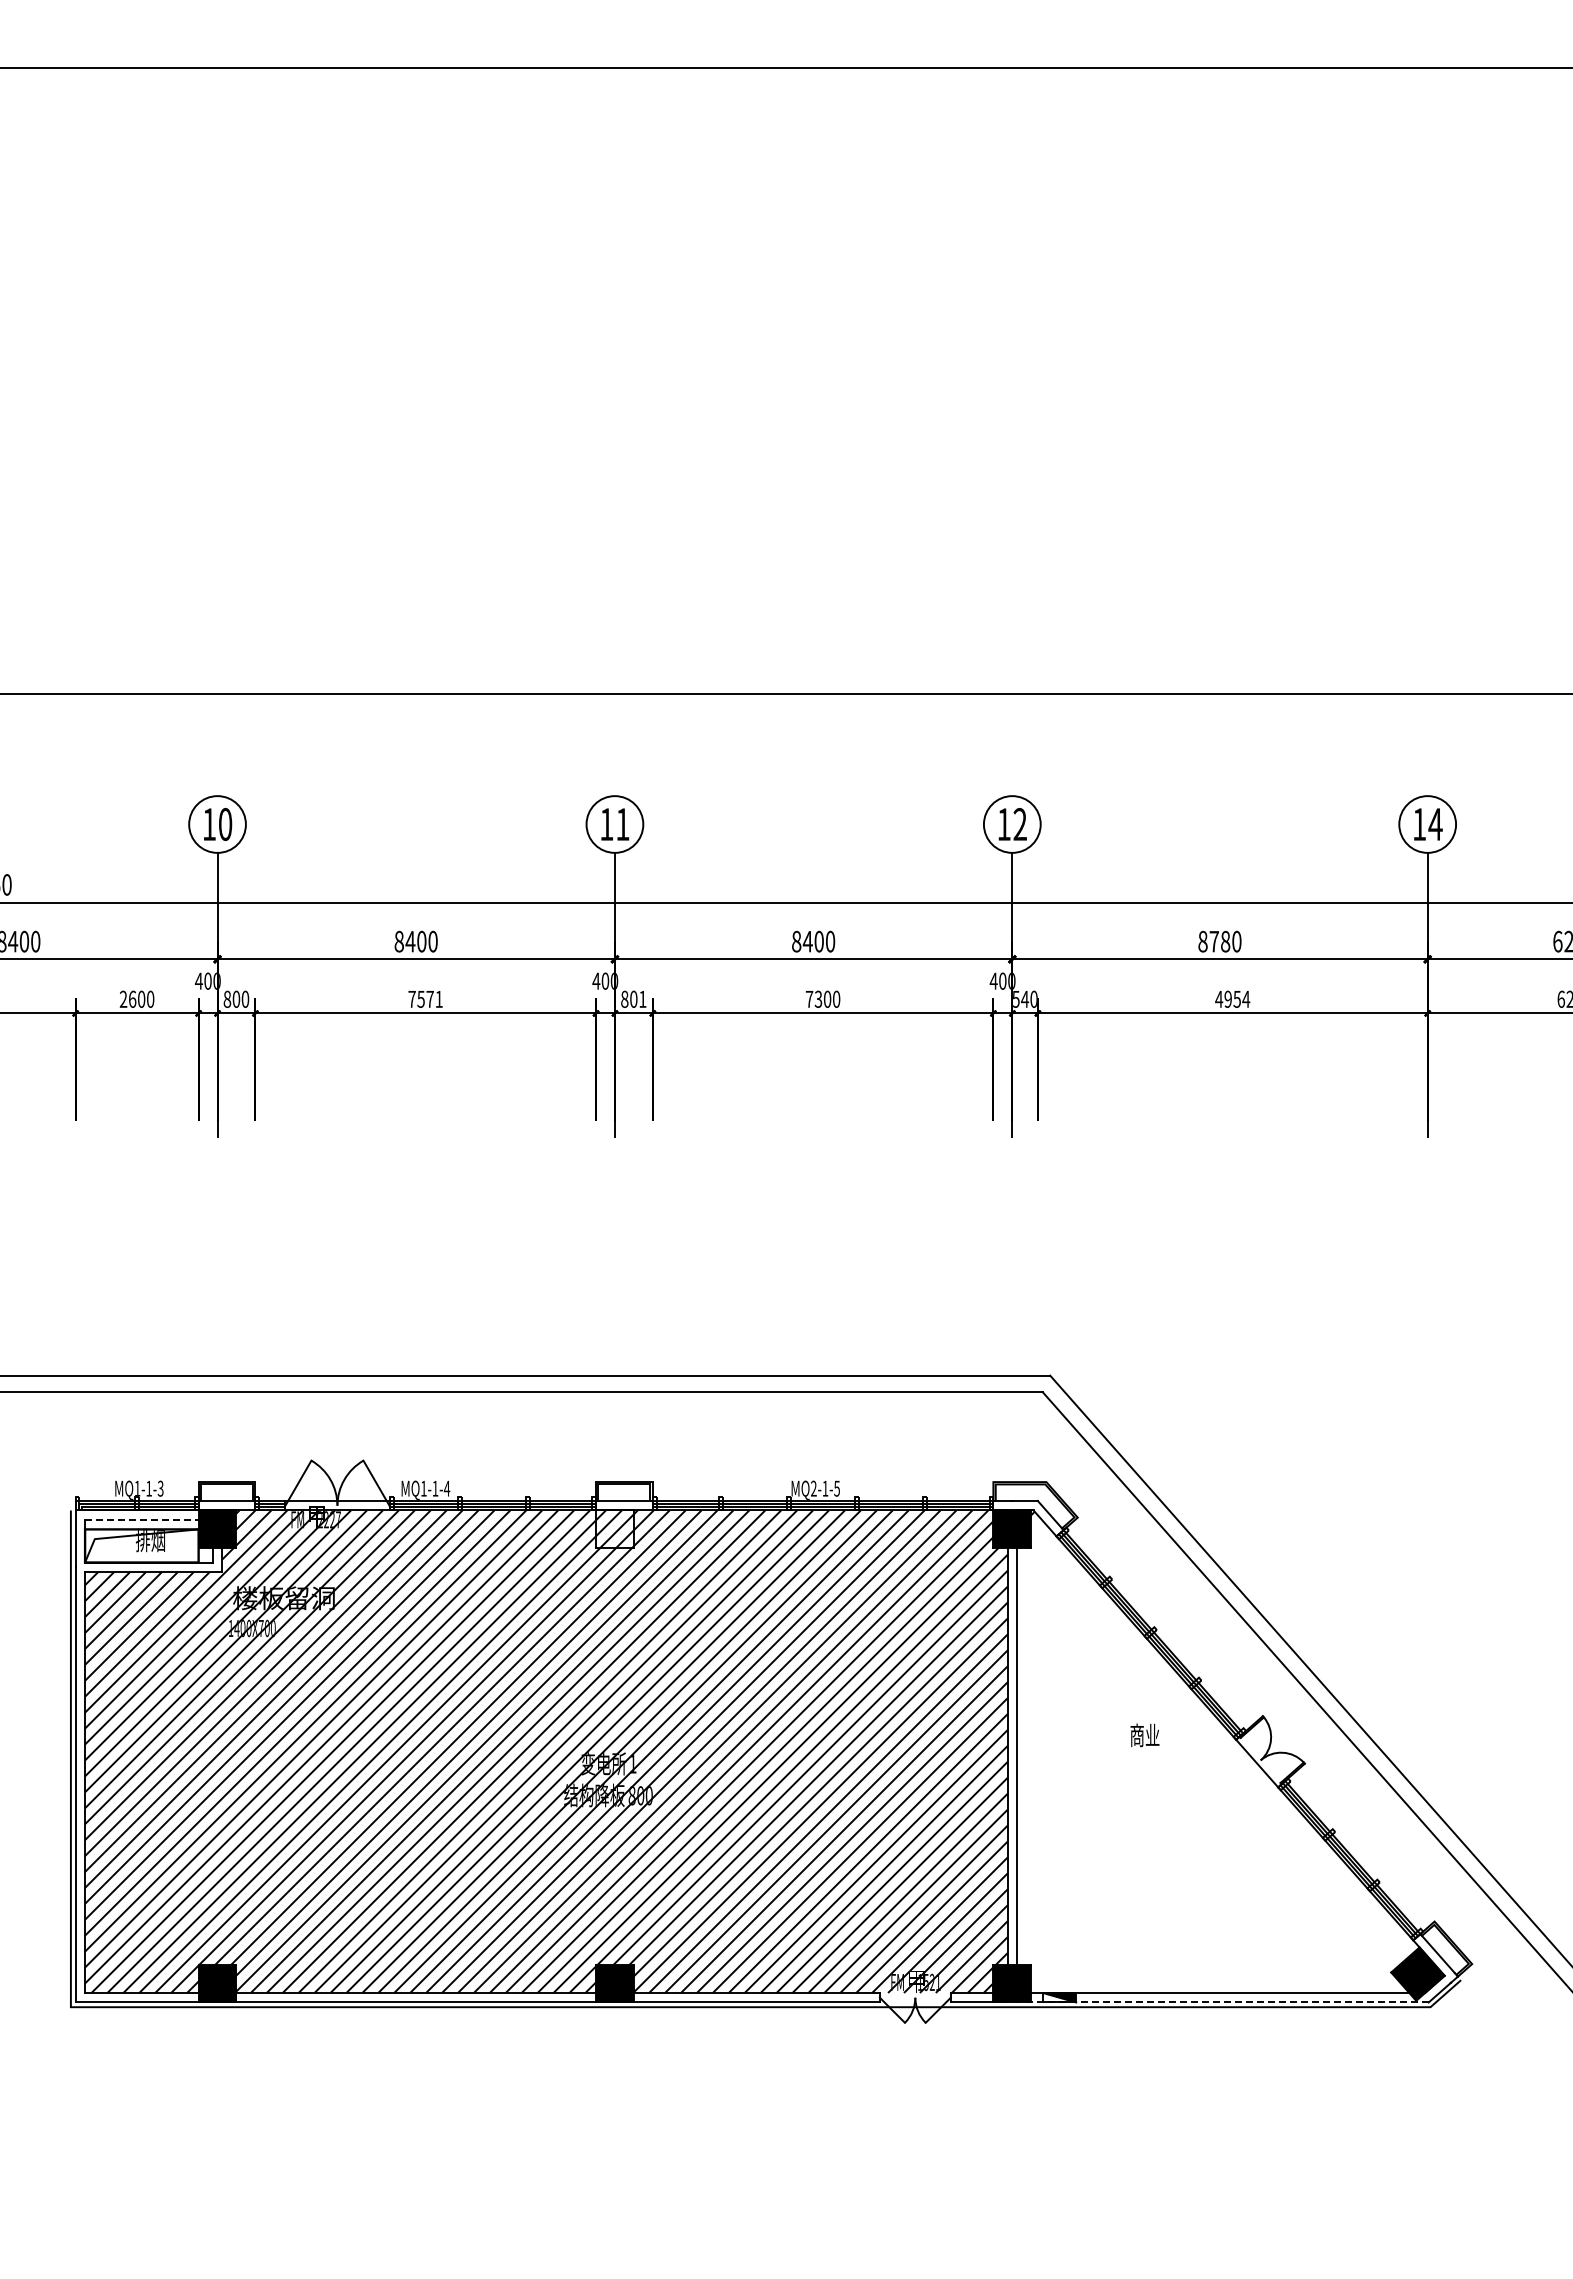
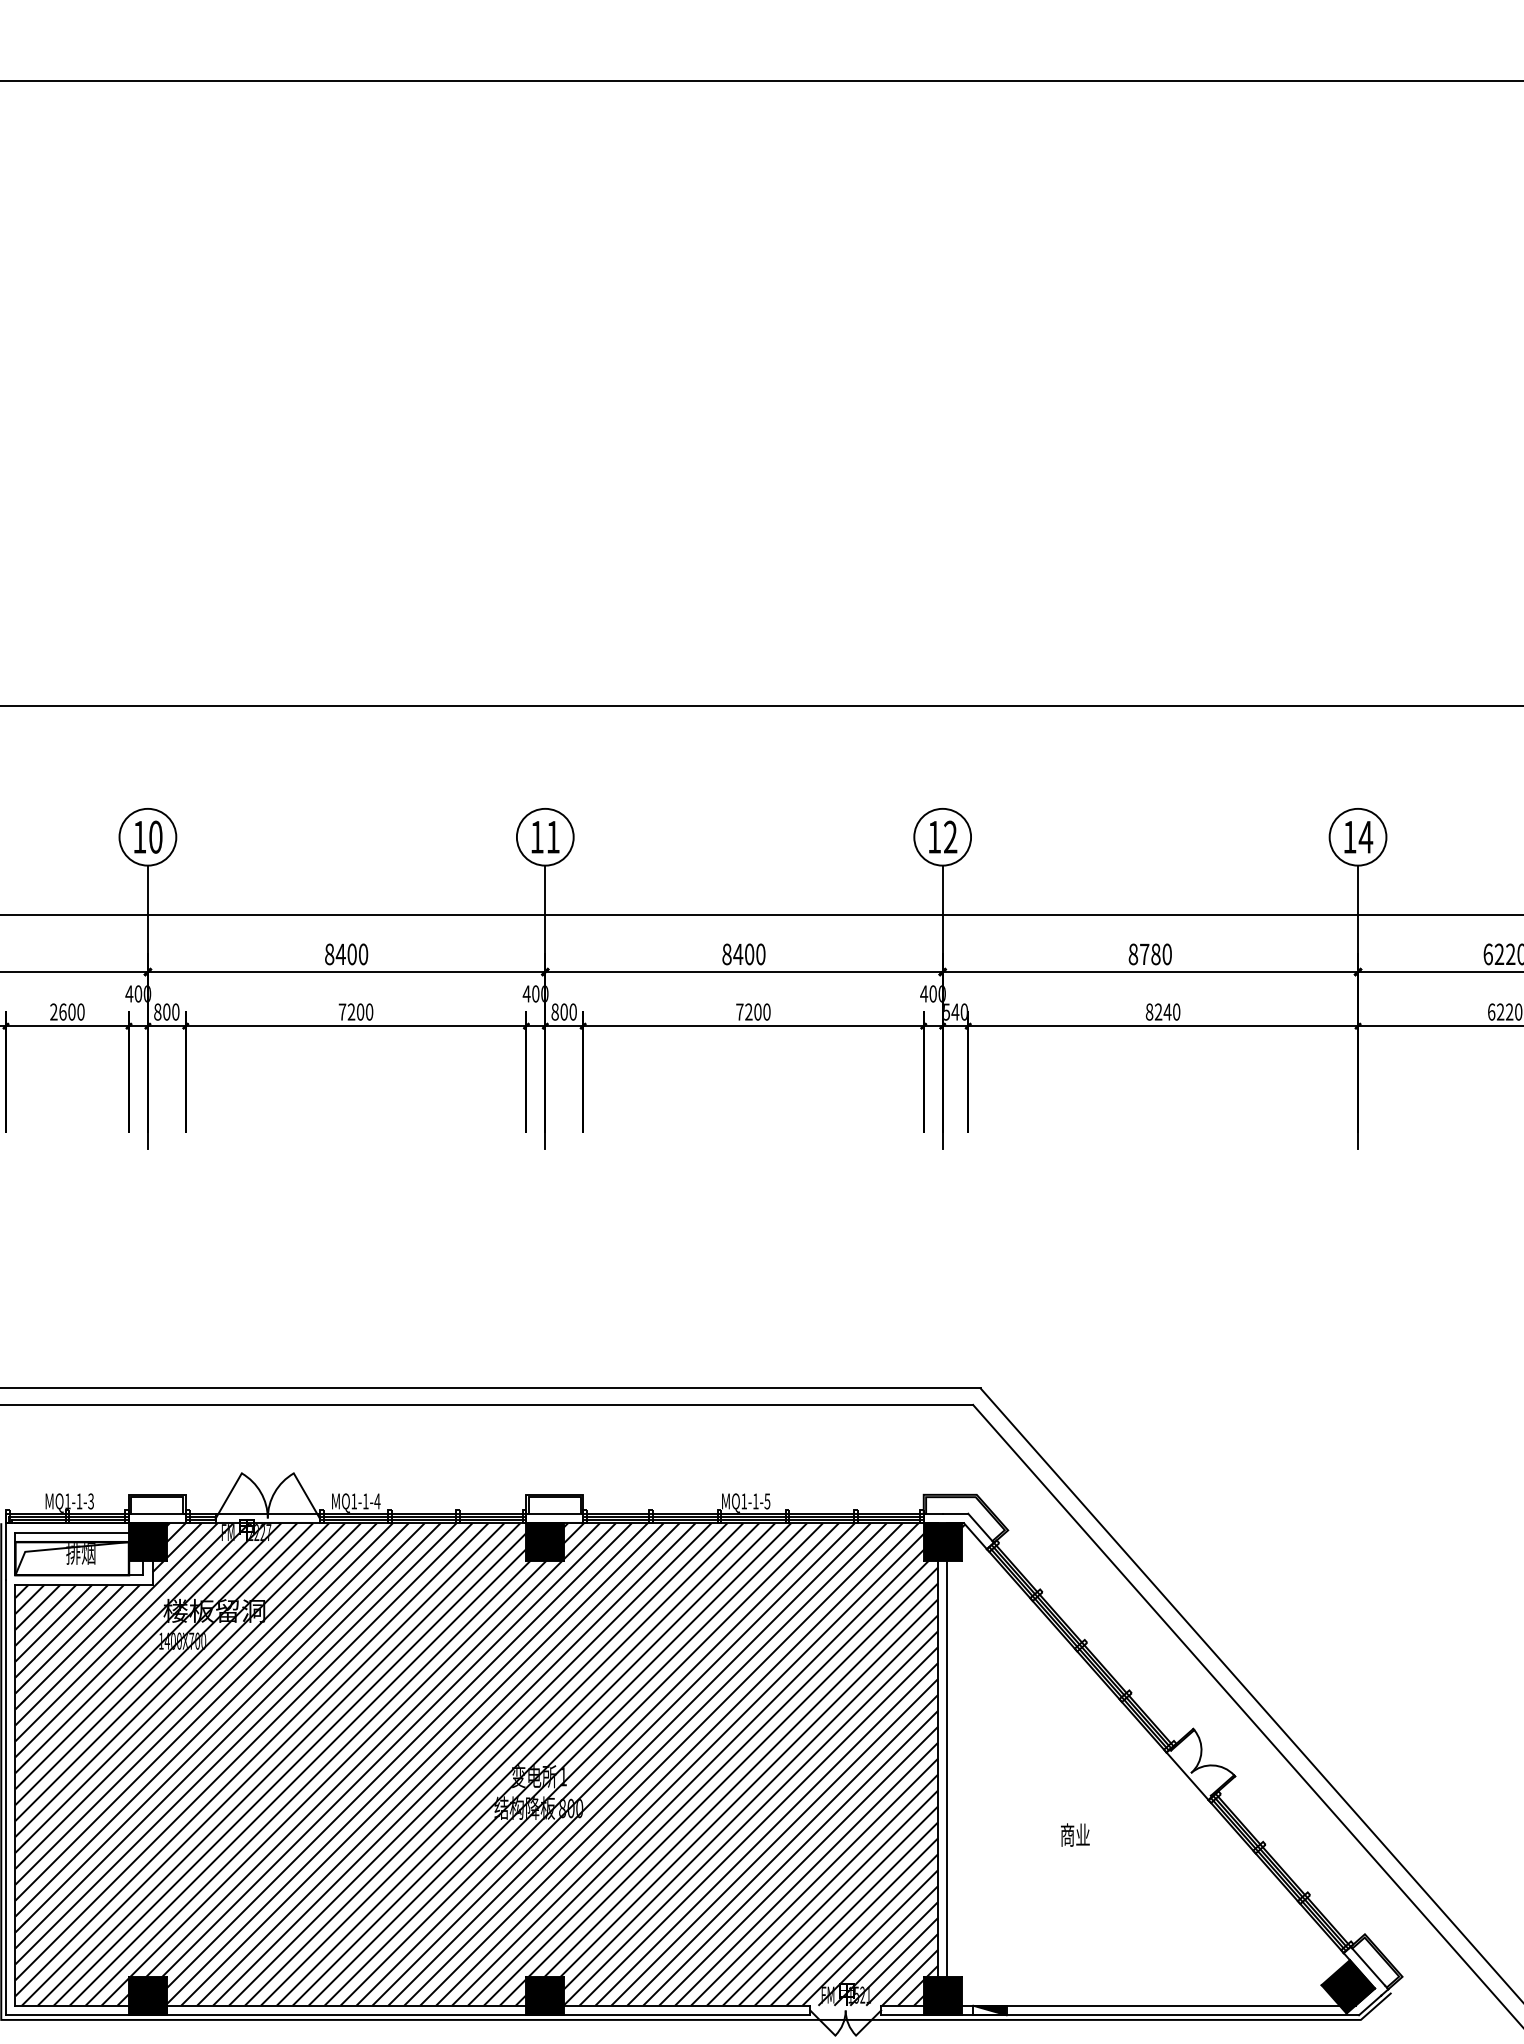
text: (429, 998) -> (359, 1011), 7571 -> 7200
text: (642, 998) -> (572, 1011), 801 -> 800
text: (1232, 998) -> (1162, 1011), 4954 -> 8240
text: (818, 999) -> (748, 1012), 7300 -> 7200
text: (813, 1488) -> (743, 1501), MQ2-1-5 -> MQ1-1-5
line: (148, 1519) -> (78, 1532), dashed -> solid
fill: (614, 1529) -> (544, 1542), added
text: (1144, 1735) -> (1074, 1835), moved
line: (1220, 2002) -> (1150, 2015), dashed -> solid

